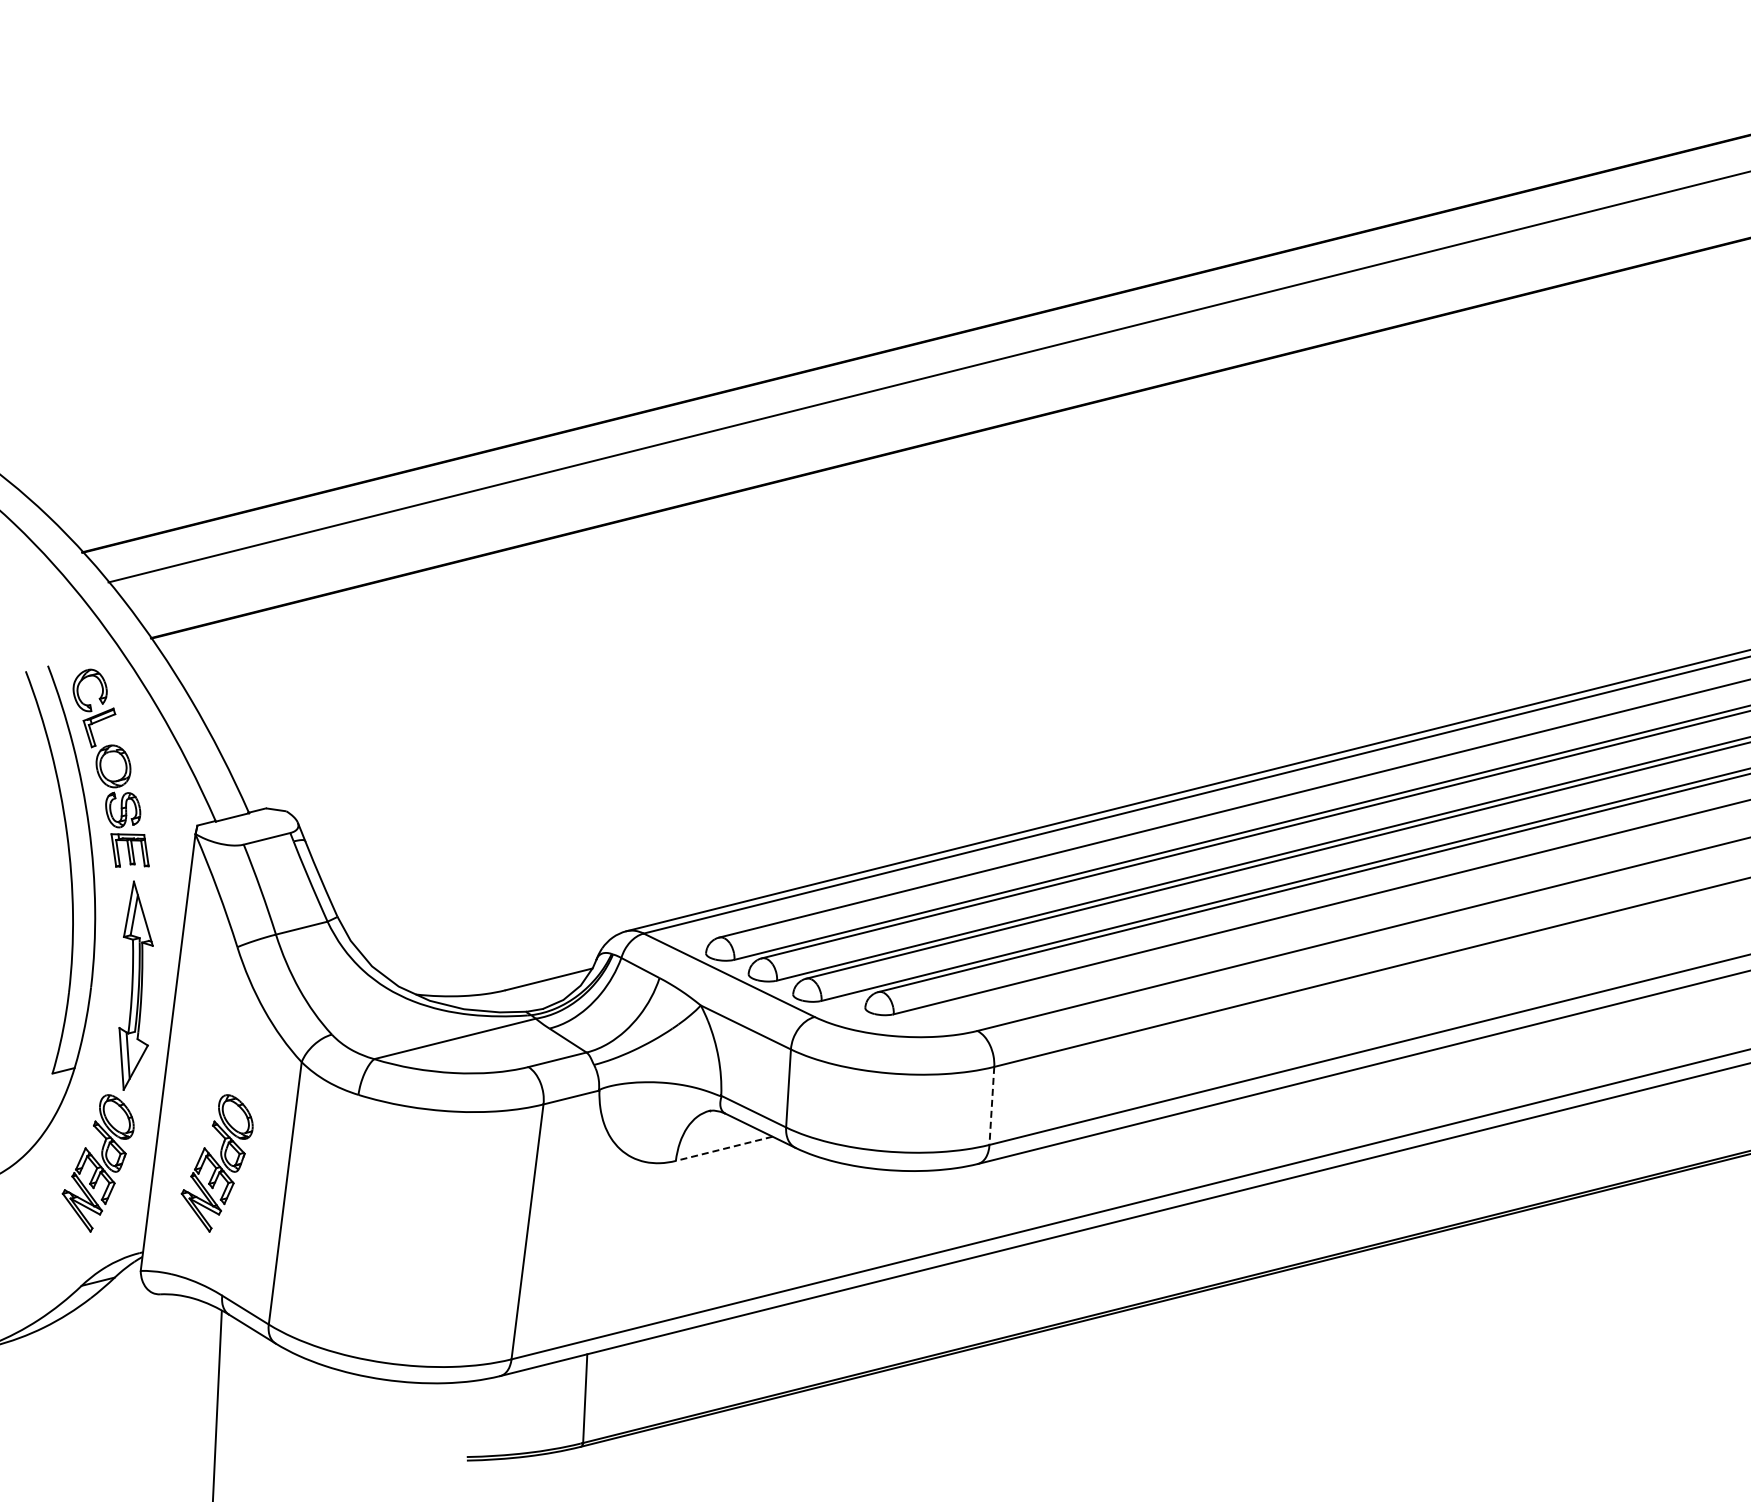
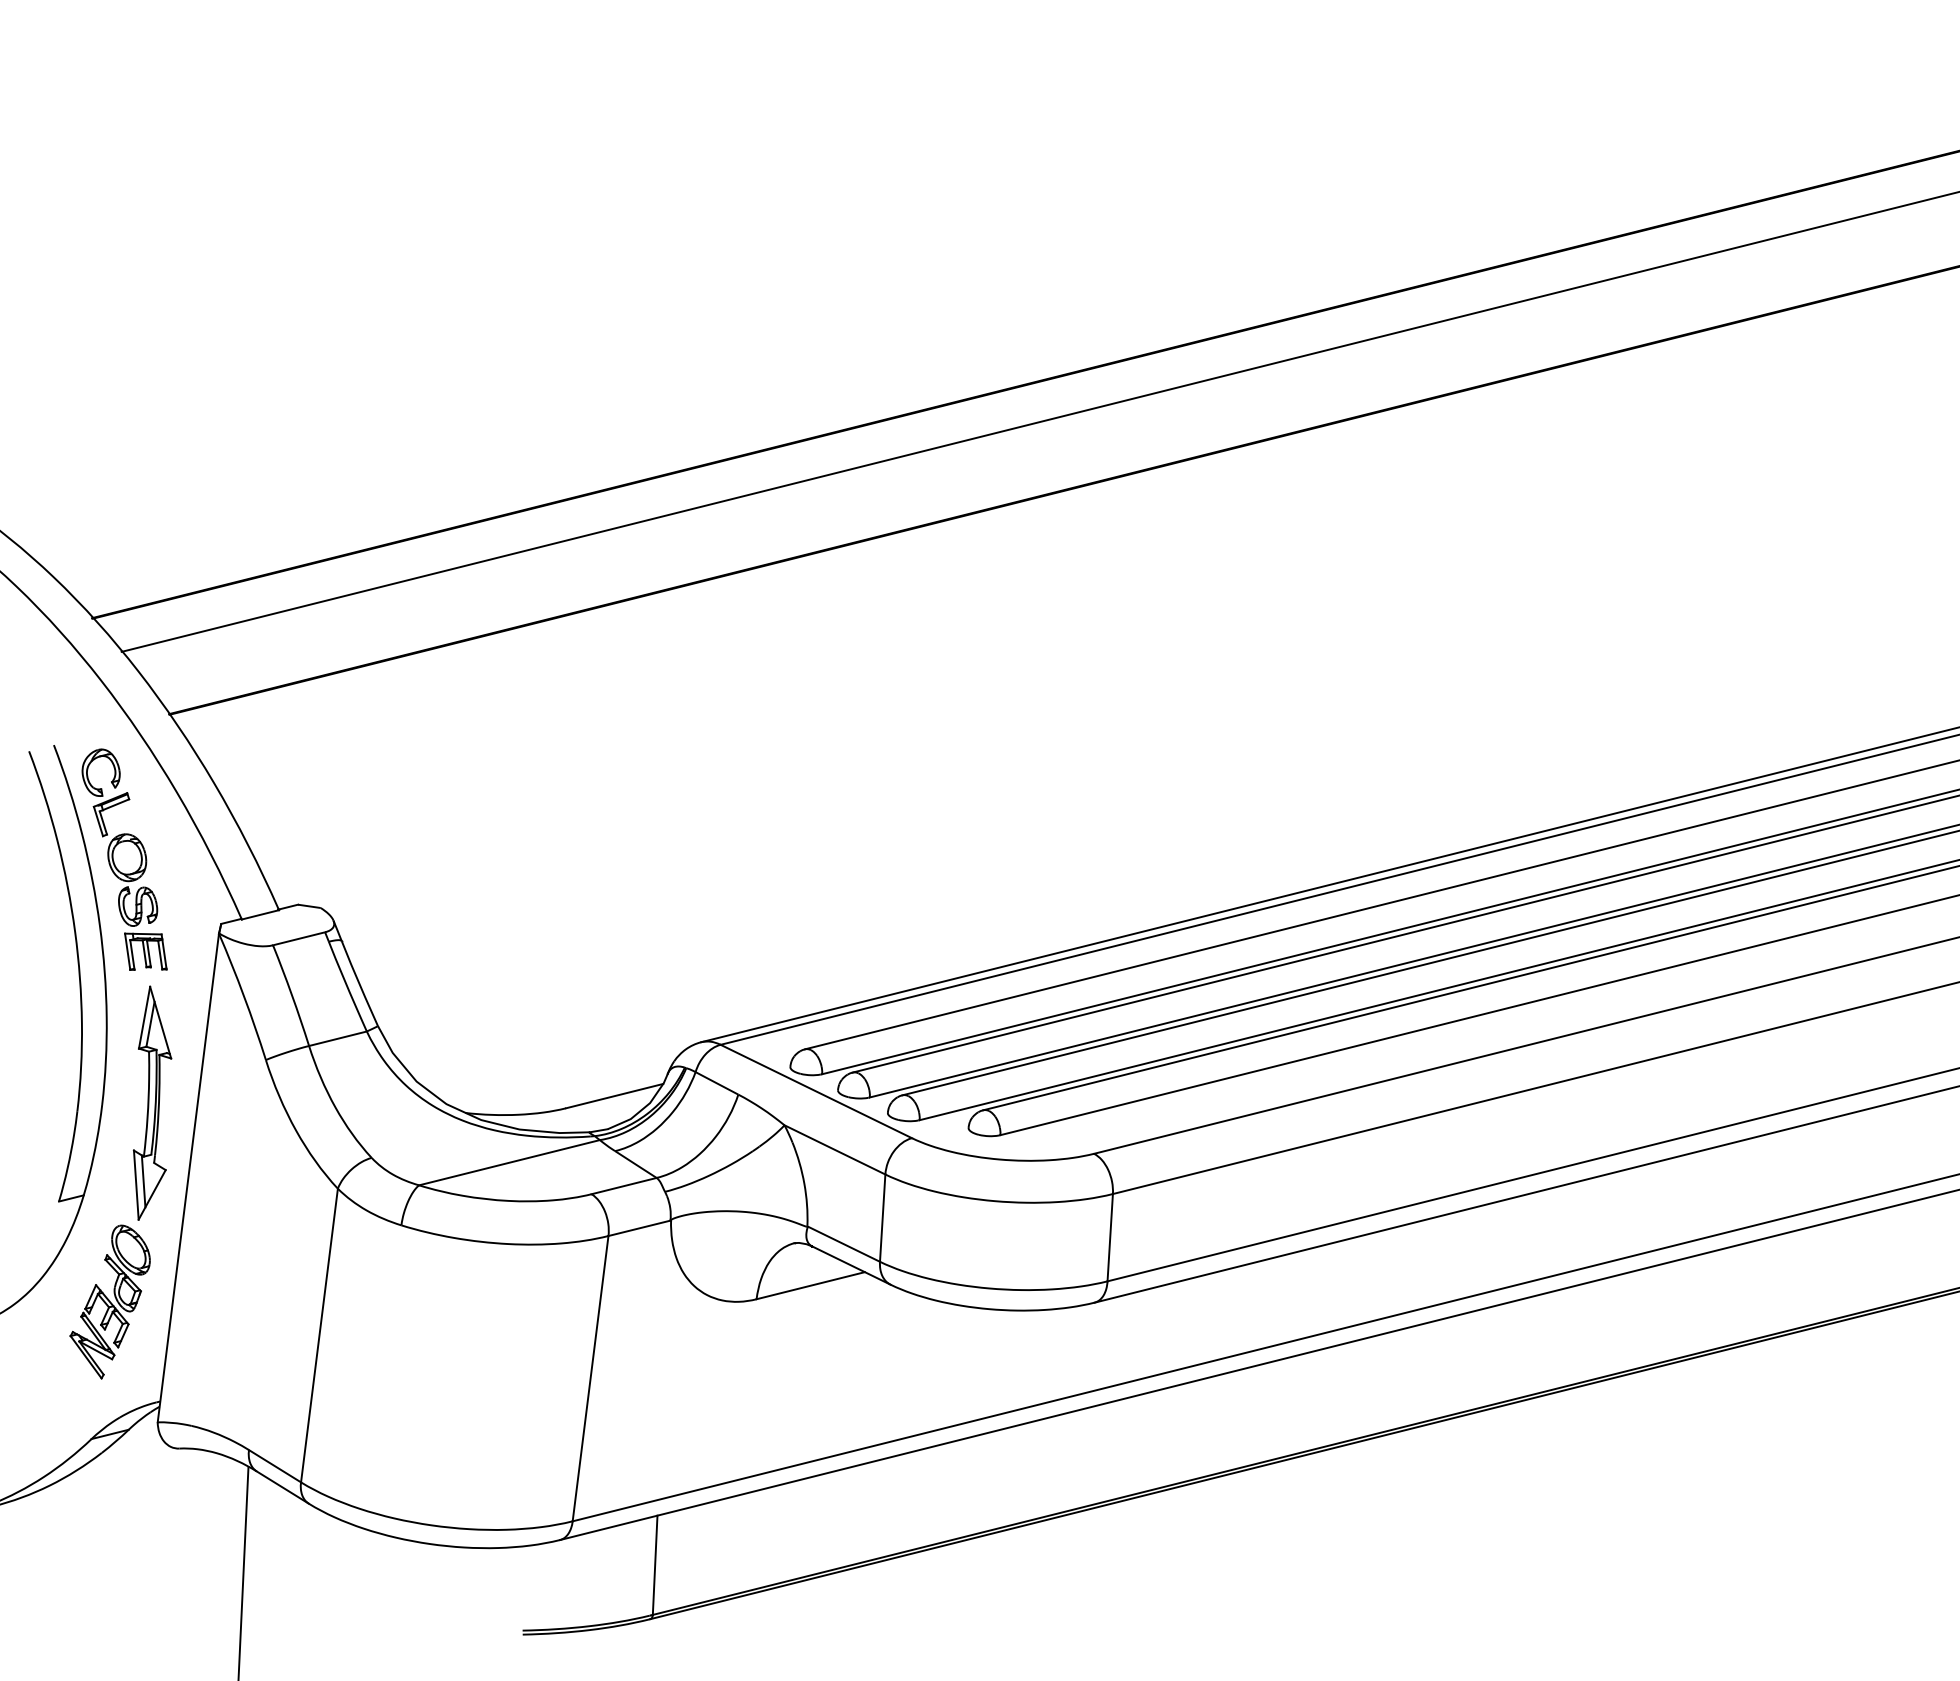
line: (991, 1106) -> (1109, 1238), dashed -> solid
line: (724, 1148) -> (811, 1285), dashed -> solid
part: (216, 1163) -> (242, 1302), removed

